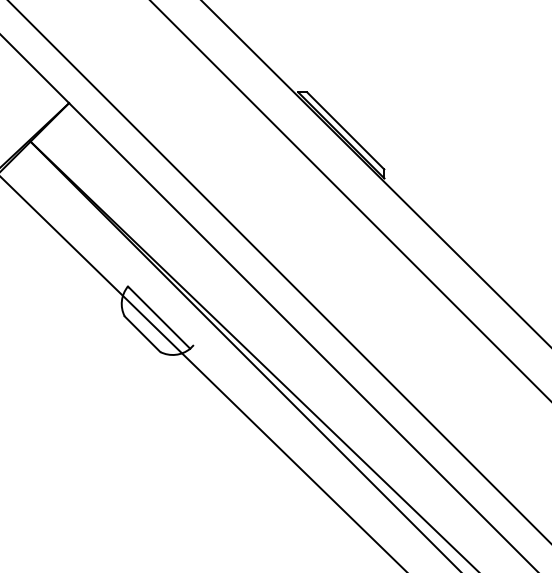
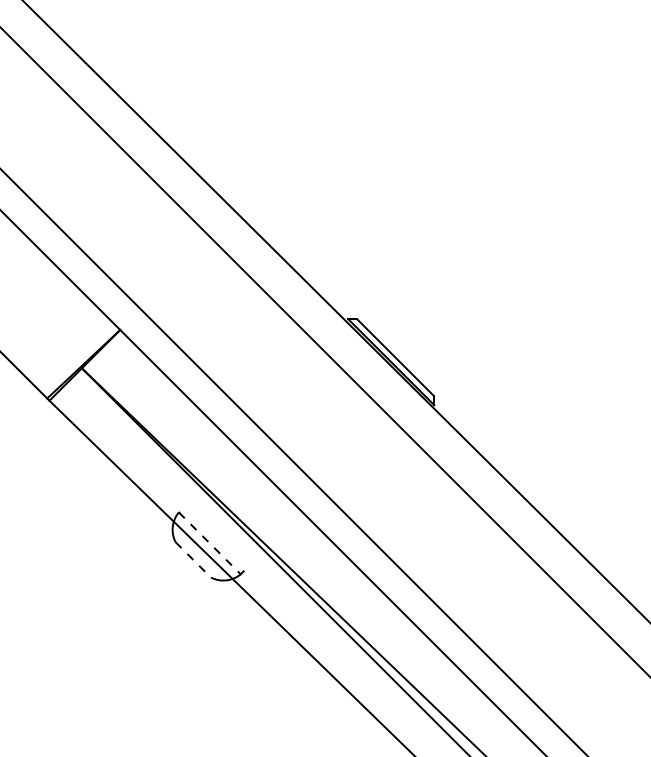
line: (158, 317) -> (209, 543), solid -> dashed
line: (142, 334) -> (193, 560), solid -> dashed

